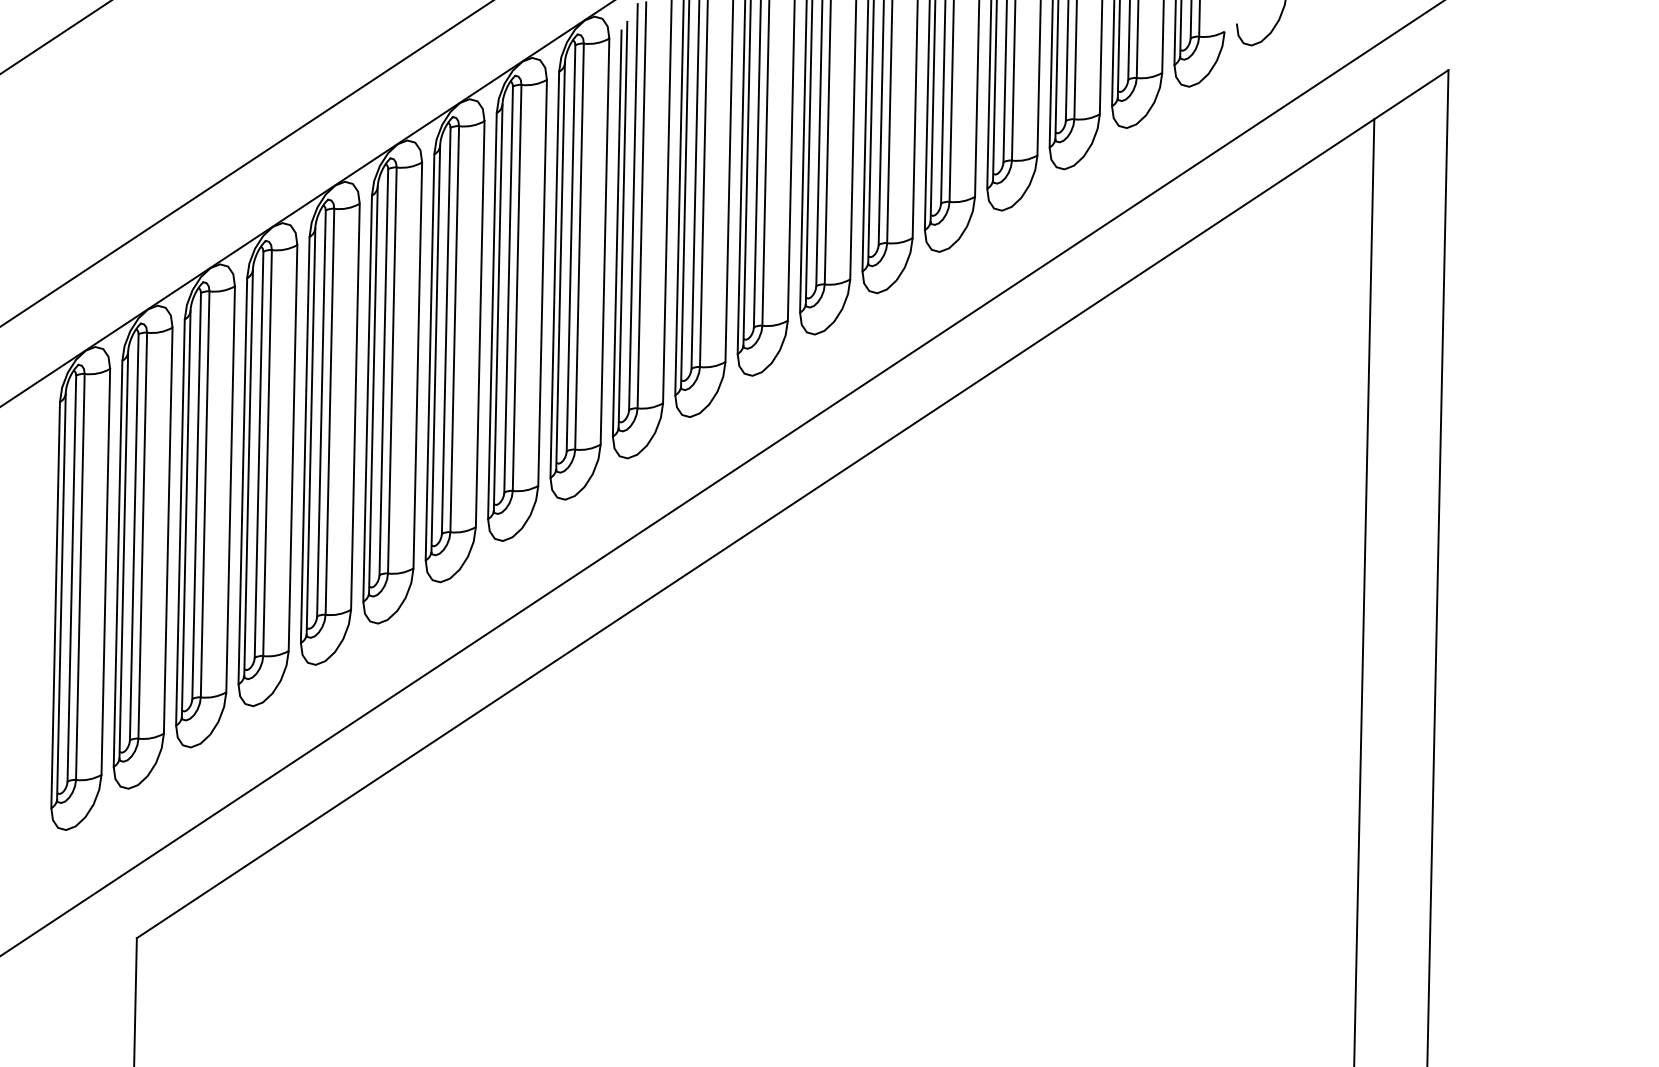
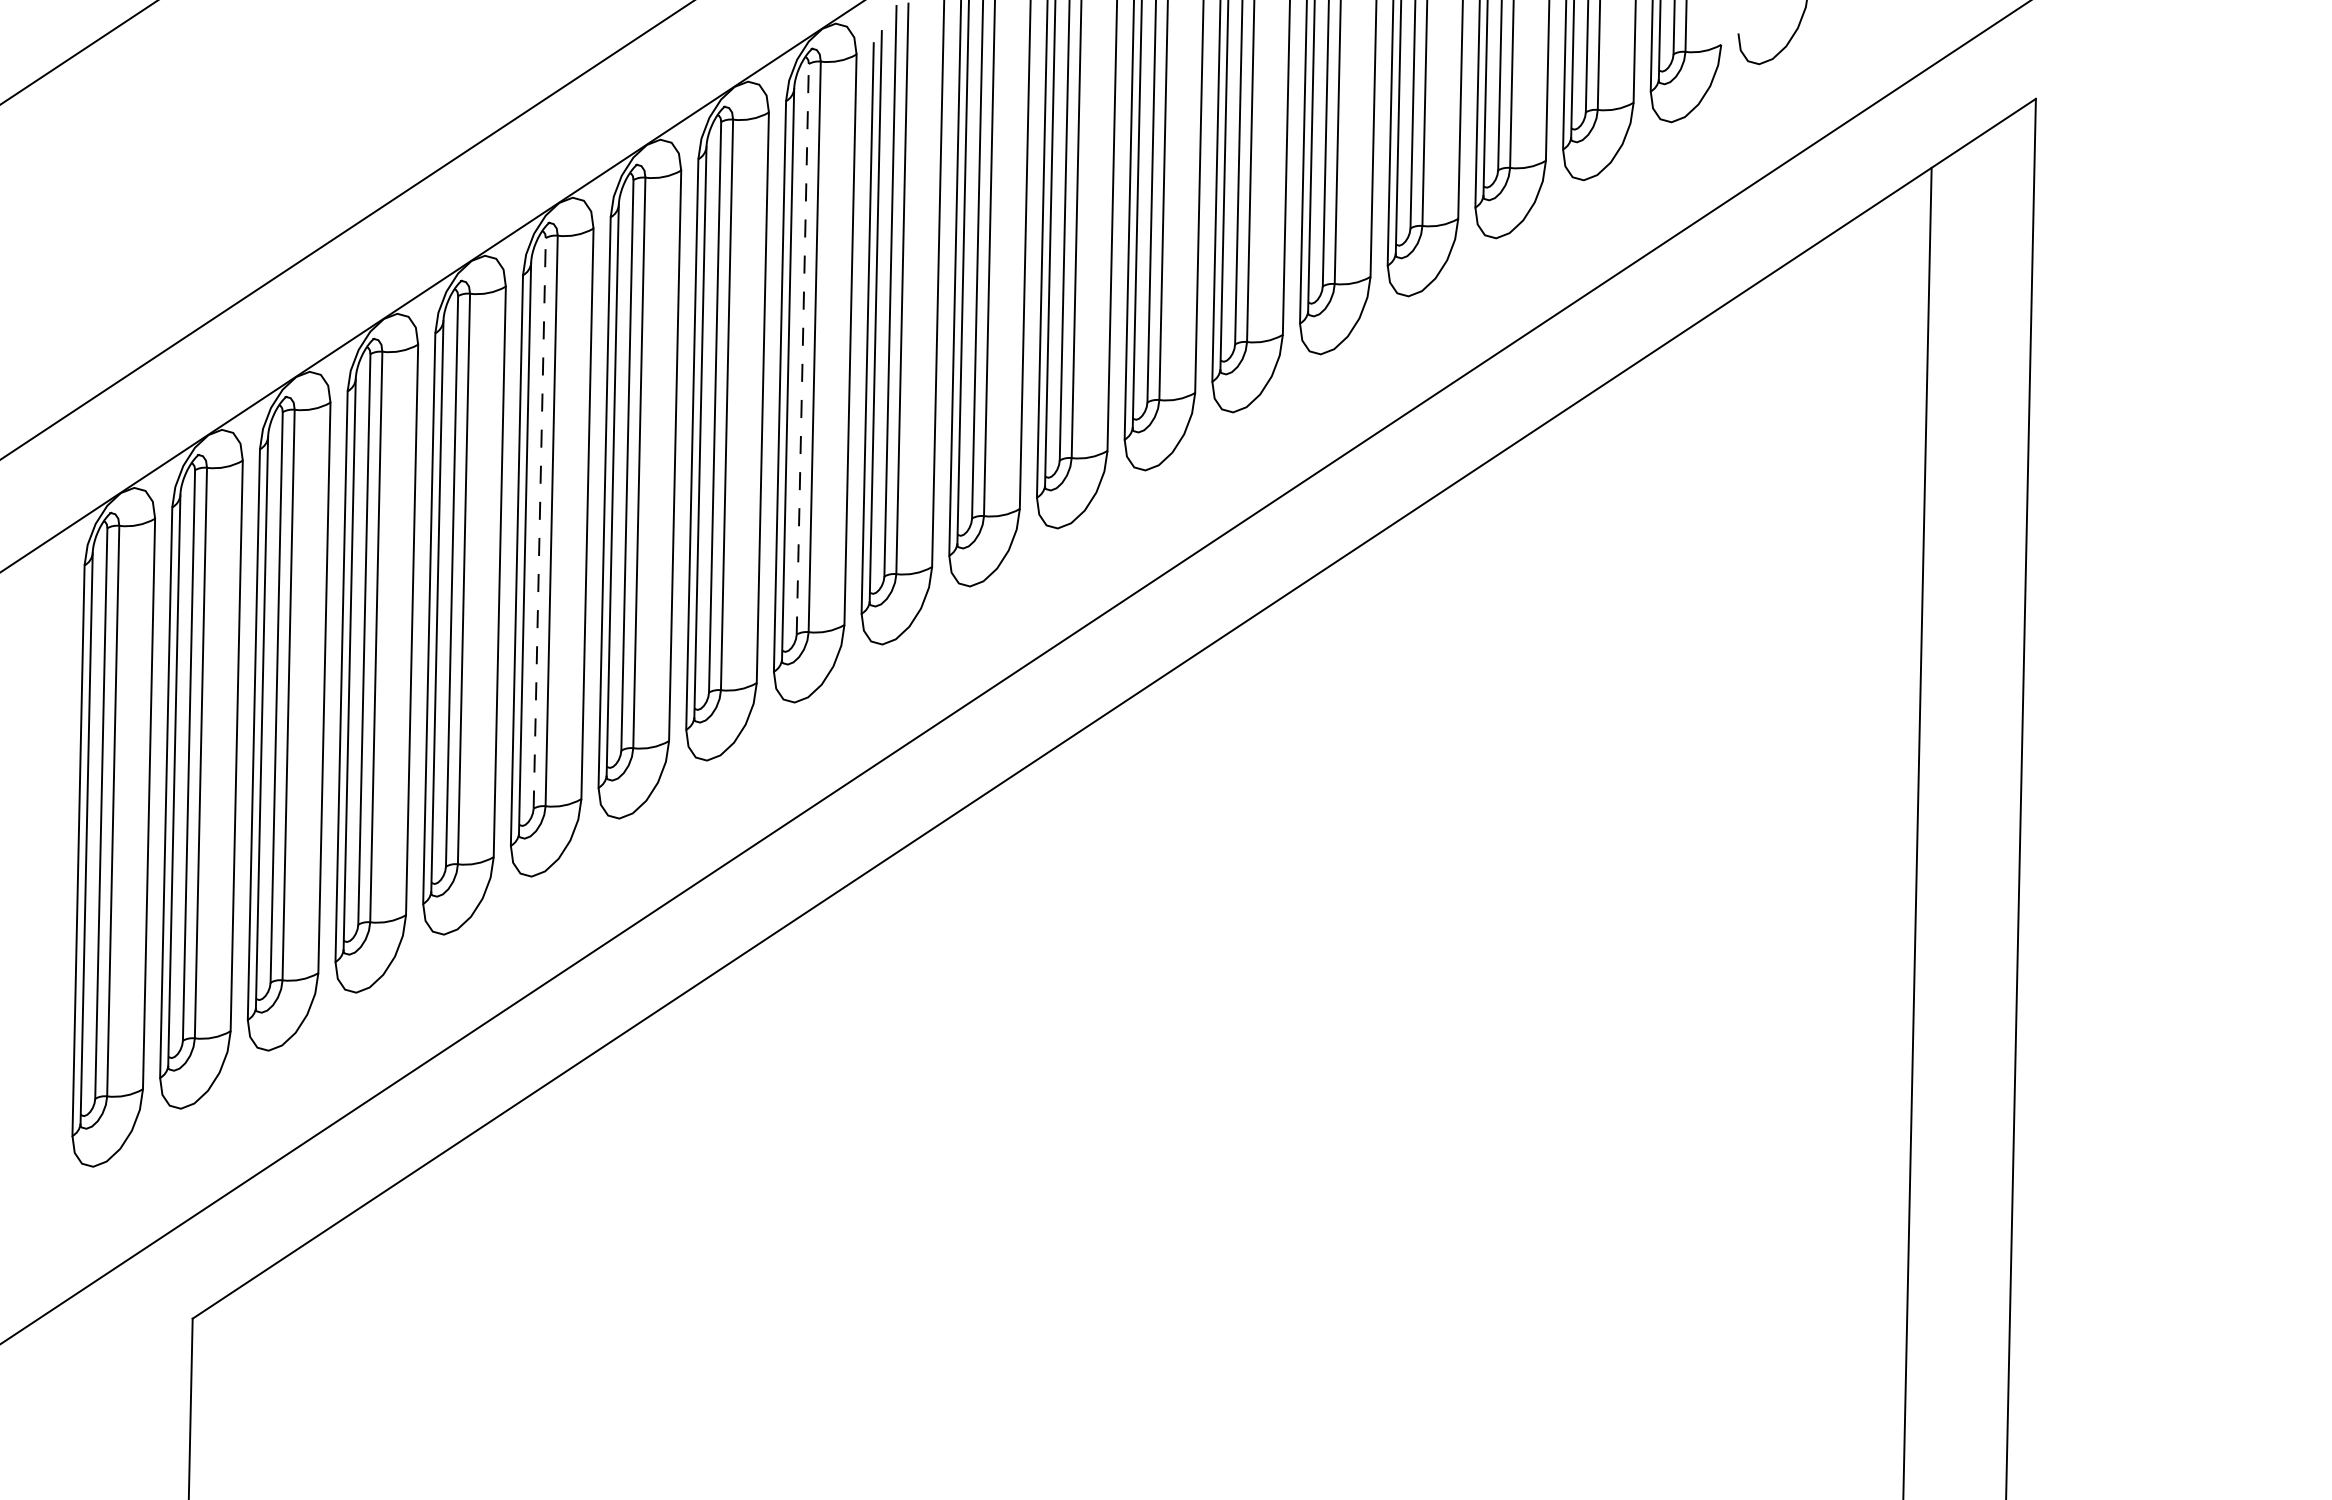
line: (570, 247) -> (802, 348), solid -> dashed
line: (383, 371) -> (539, 522), solid -> dashed

